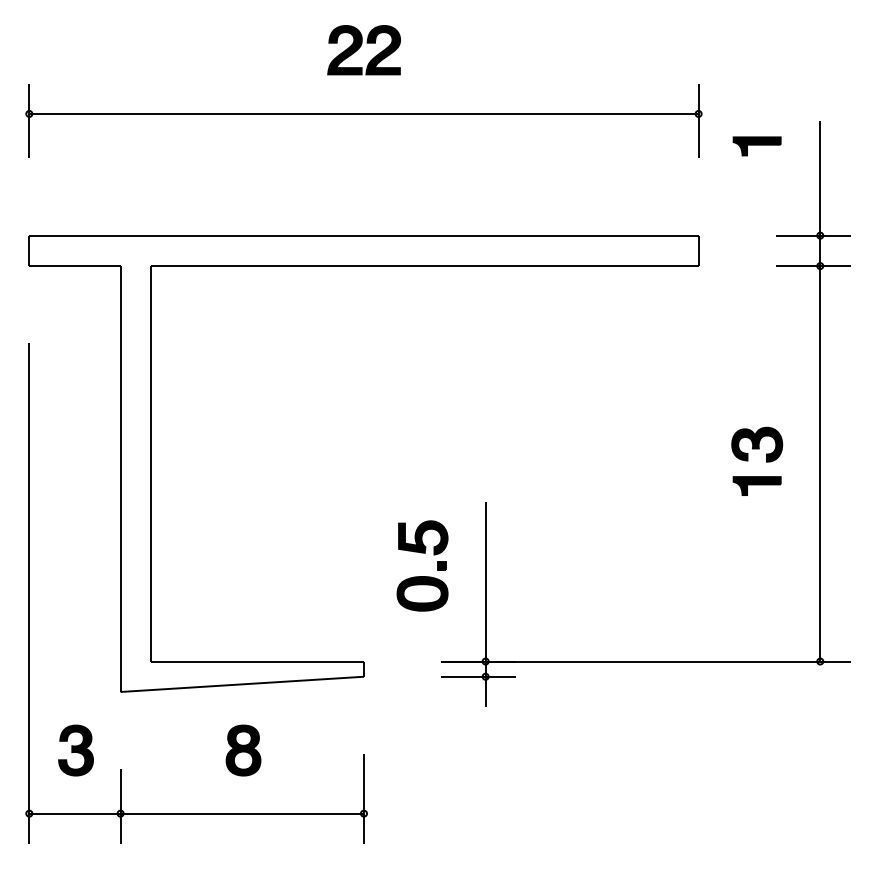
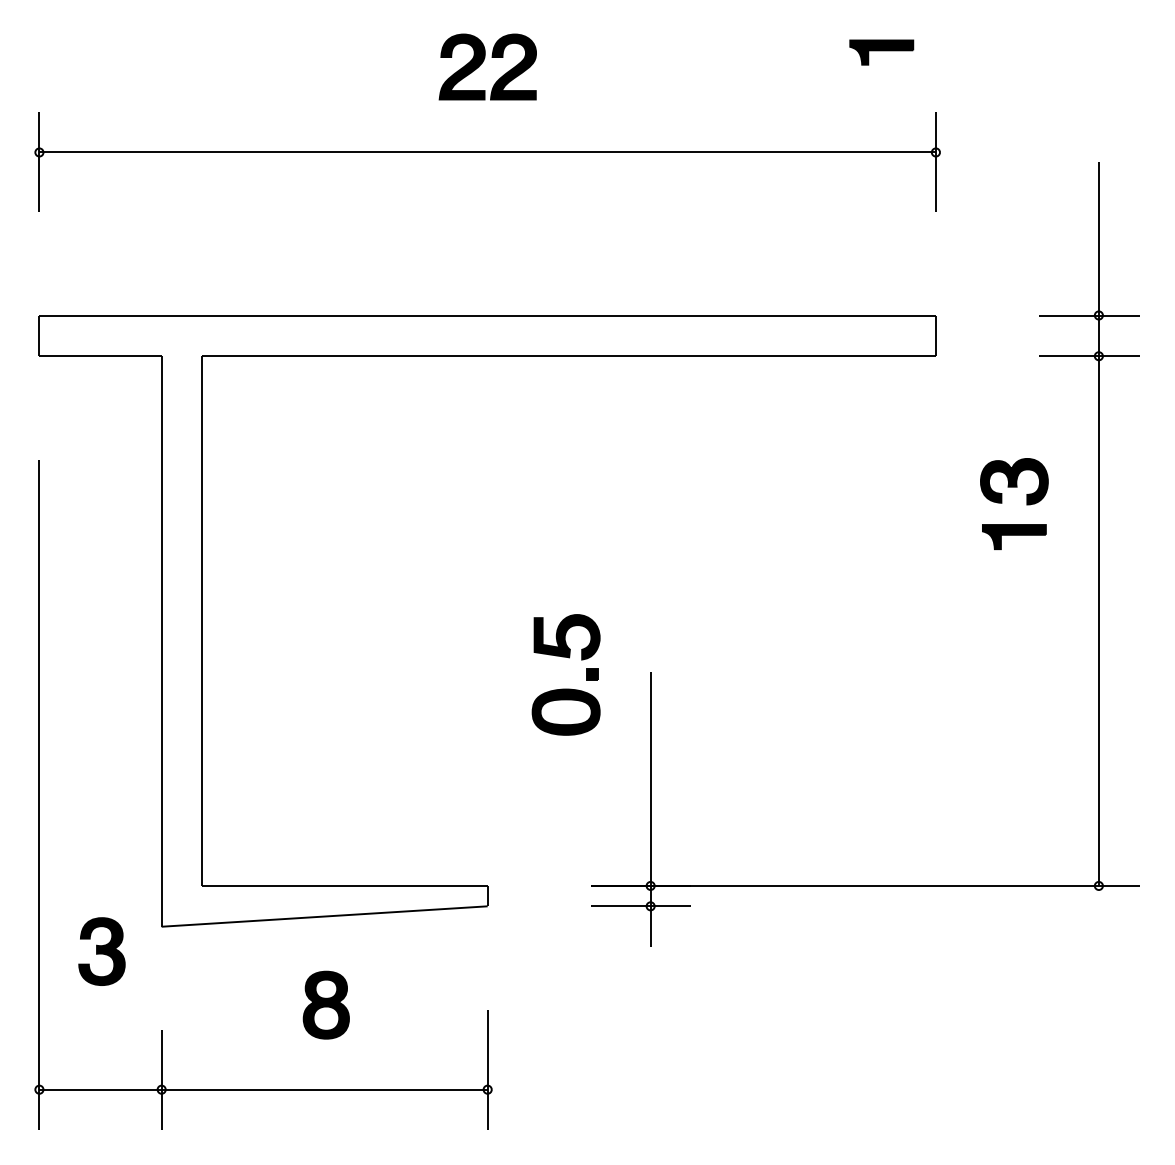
part: (756, 146) -> (880, 52), moved
part: (748, 460) -> (1002, 502), moved
part: (422, 576) -> (566, 688), moved
part: (75, 750) -> (101, 951), moved

